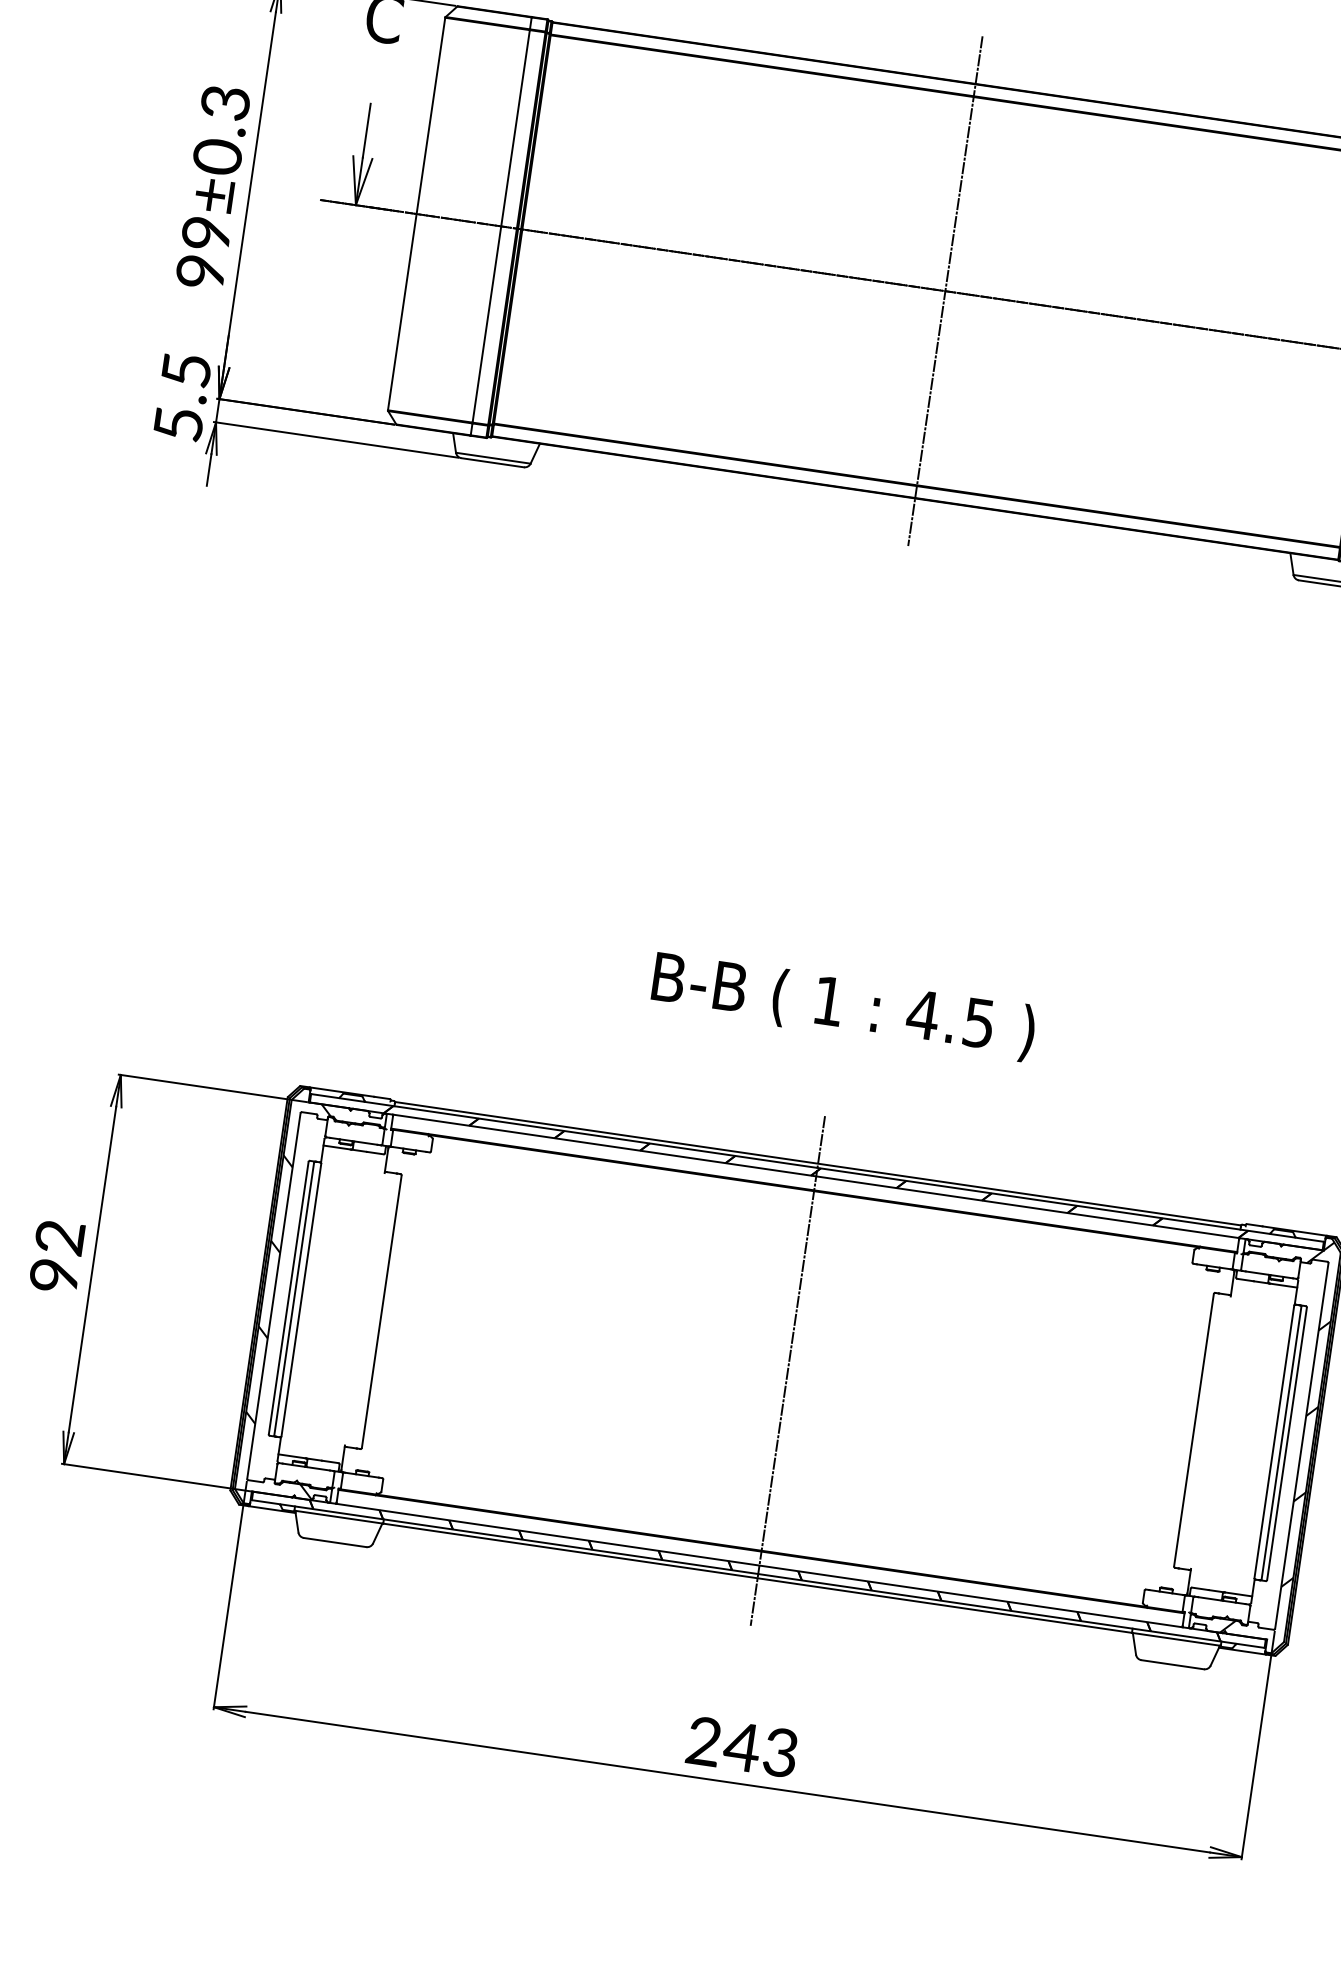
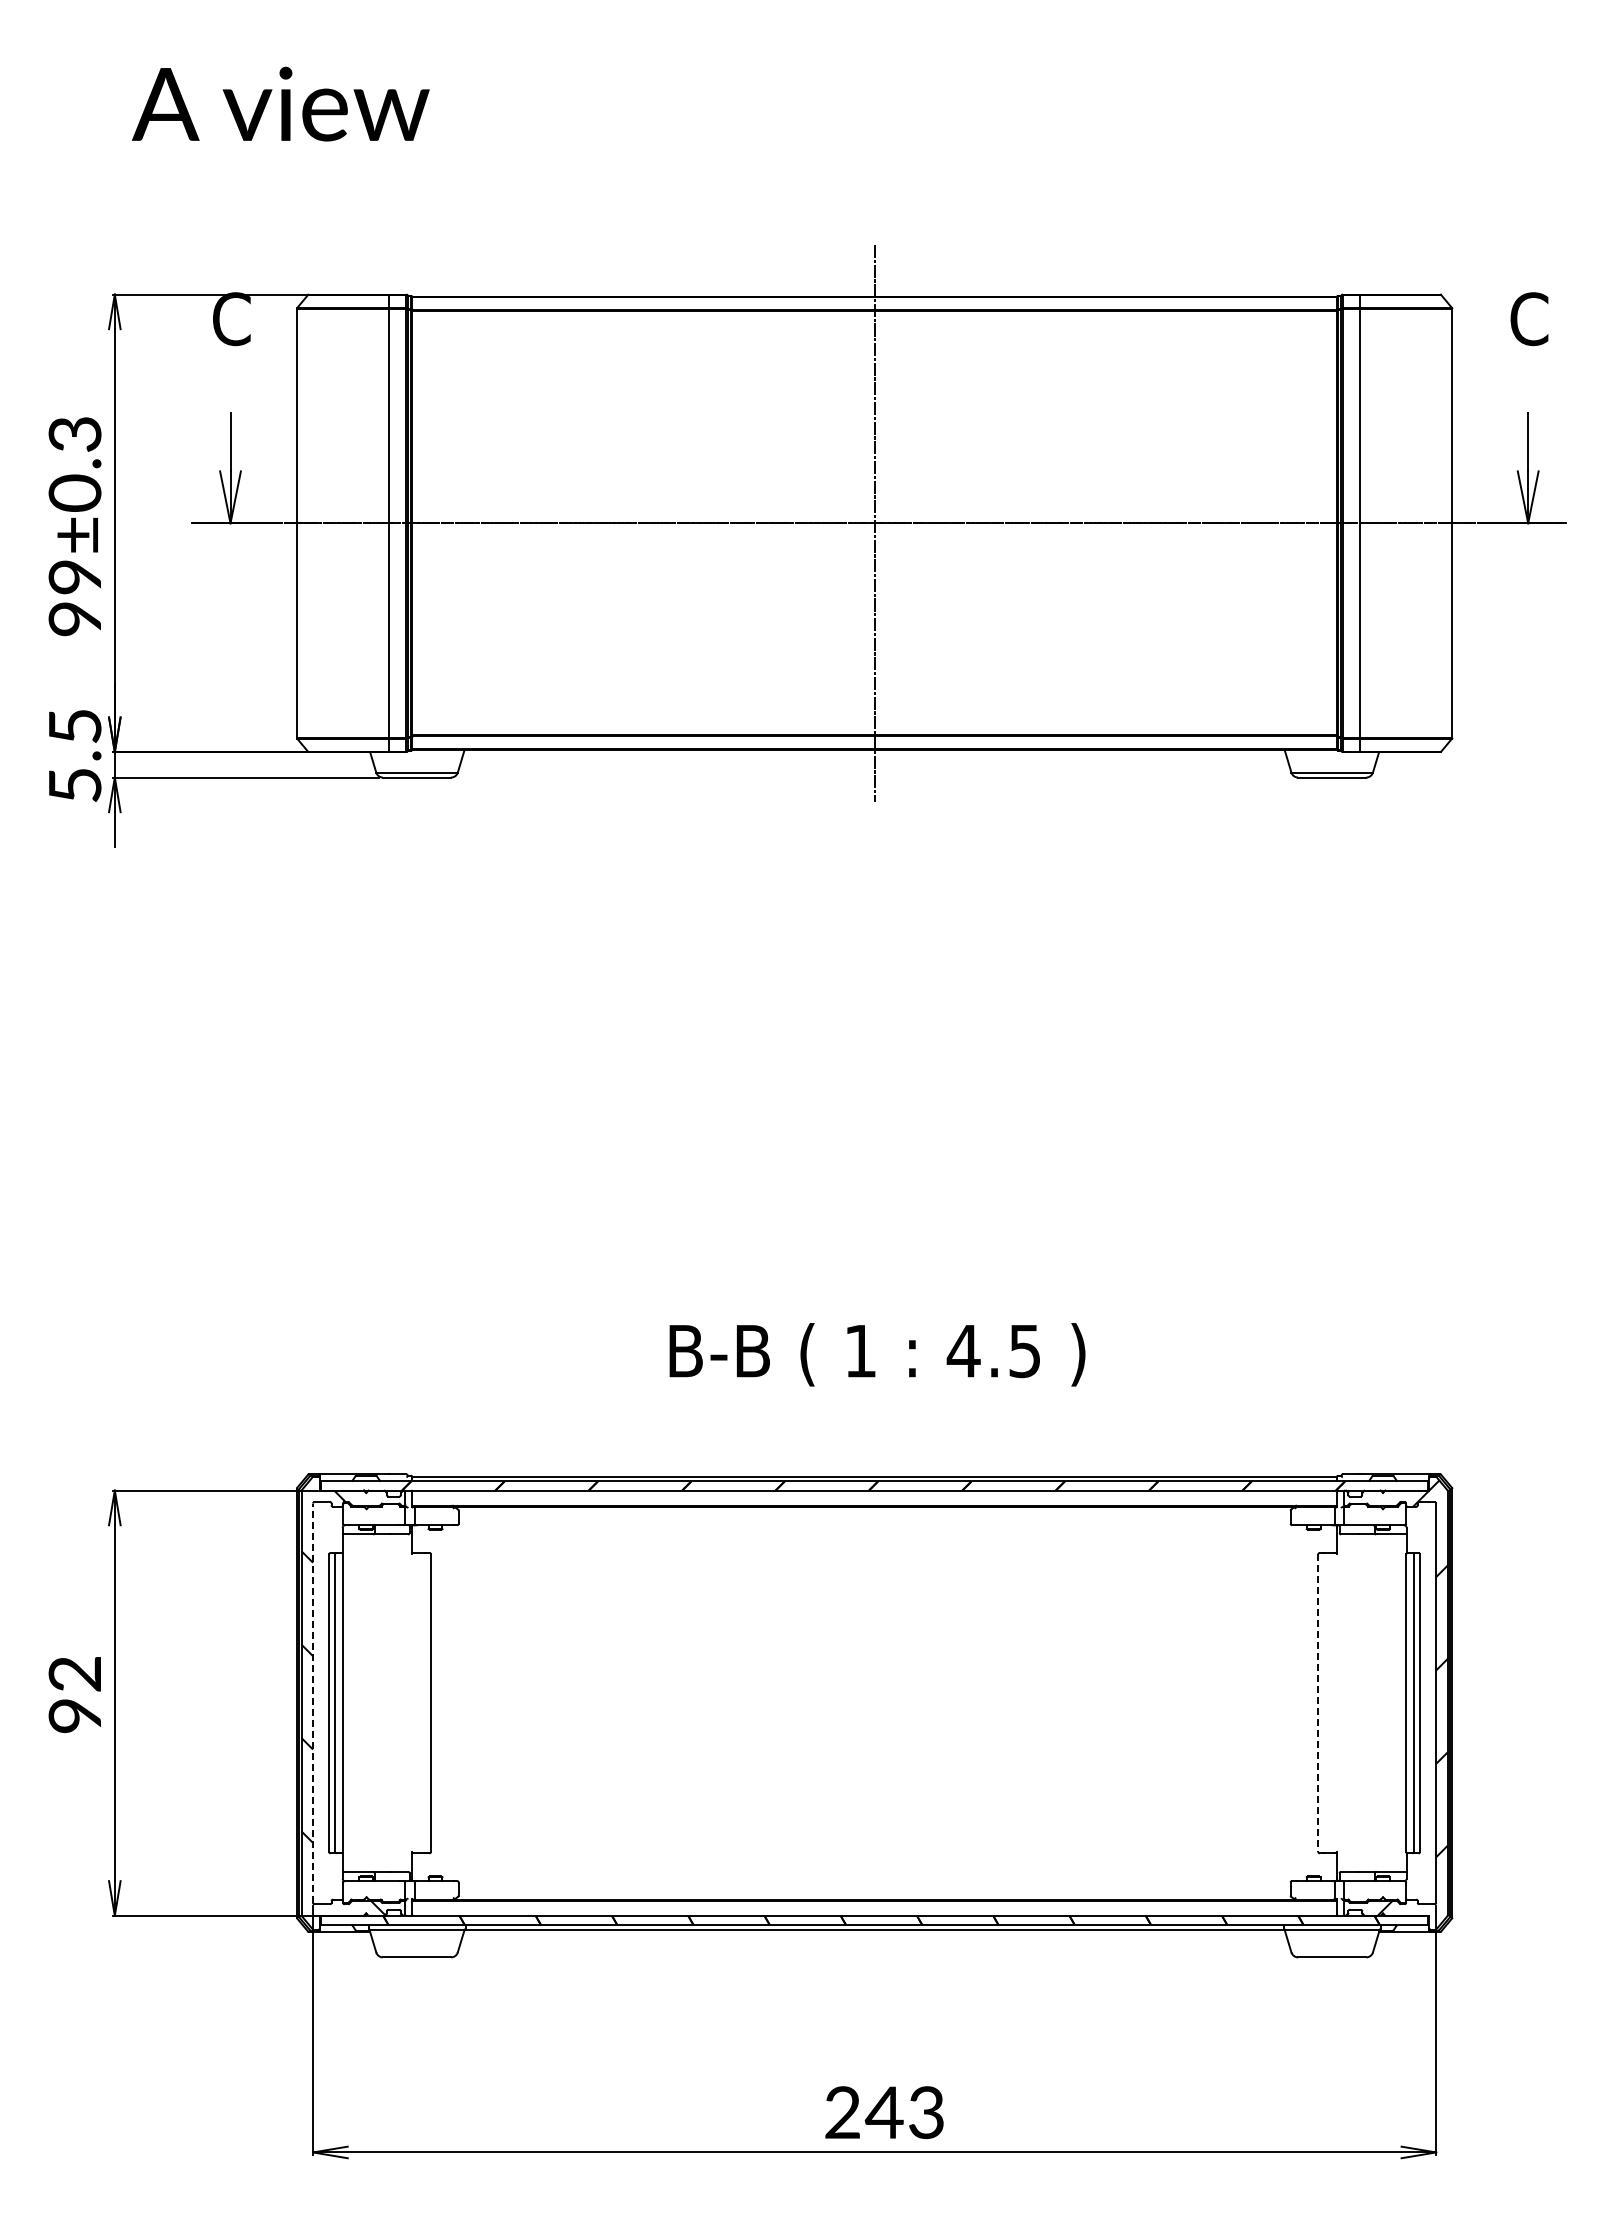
text: (843, 1006) -> (877, 1354), moved
line: (274, 1296) -> (313, 1703), solid -> dashed
line: (787, 1370) -> (874, 1702), removed
line: (1194, 1430) -> (1318, 1703), solid -> dashed

